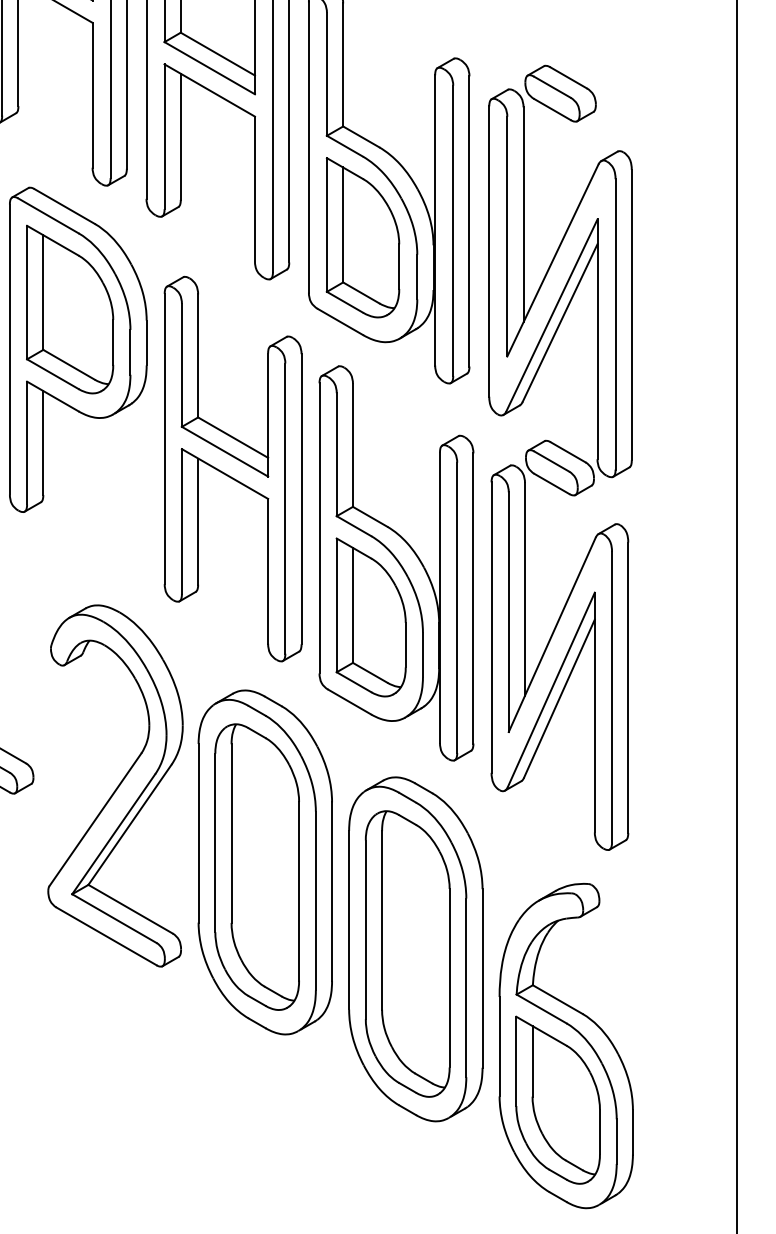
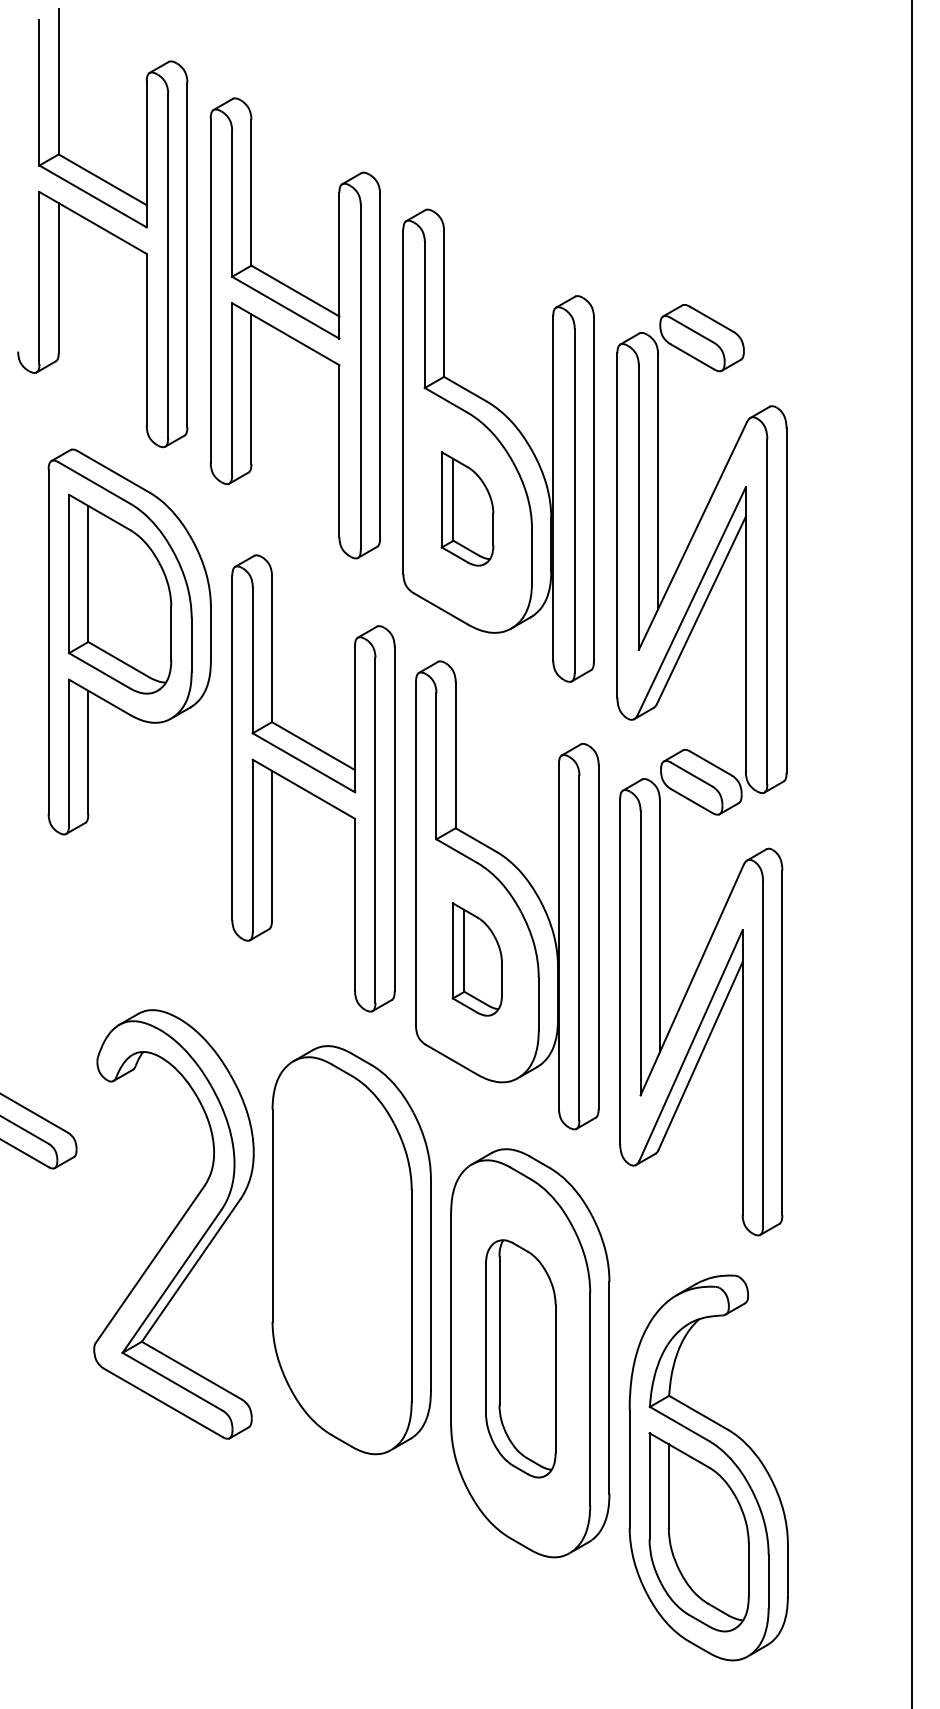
part: (362, 237) -> (467, 508), size x0.6
part: (371, 617) -> (477, 959), size x0.6
part: (115, 786) -> (173, 1224), moved
part: (256, 866) -> (341, 1255), removed
part: (407, 953) -> (520, 1358), size x0.7

